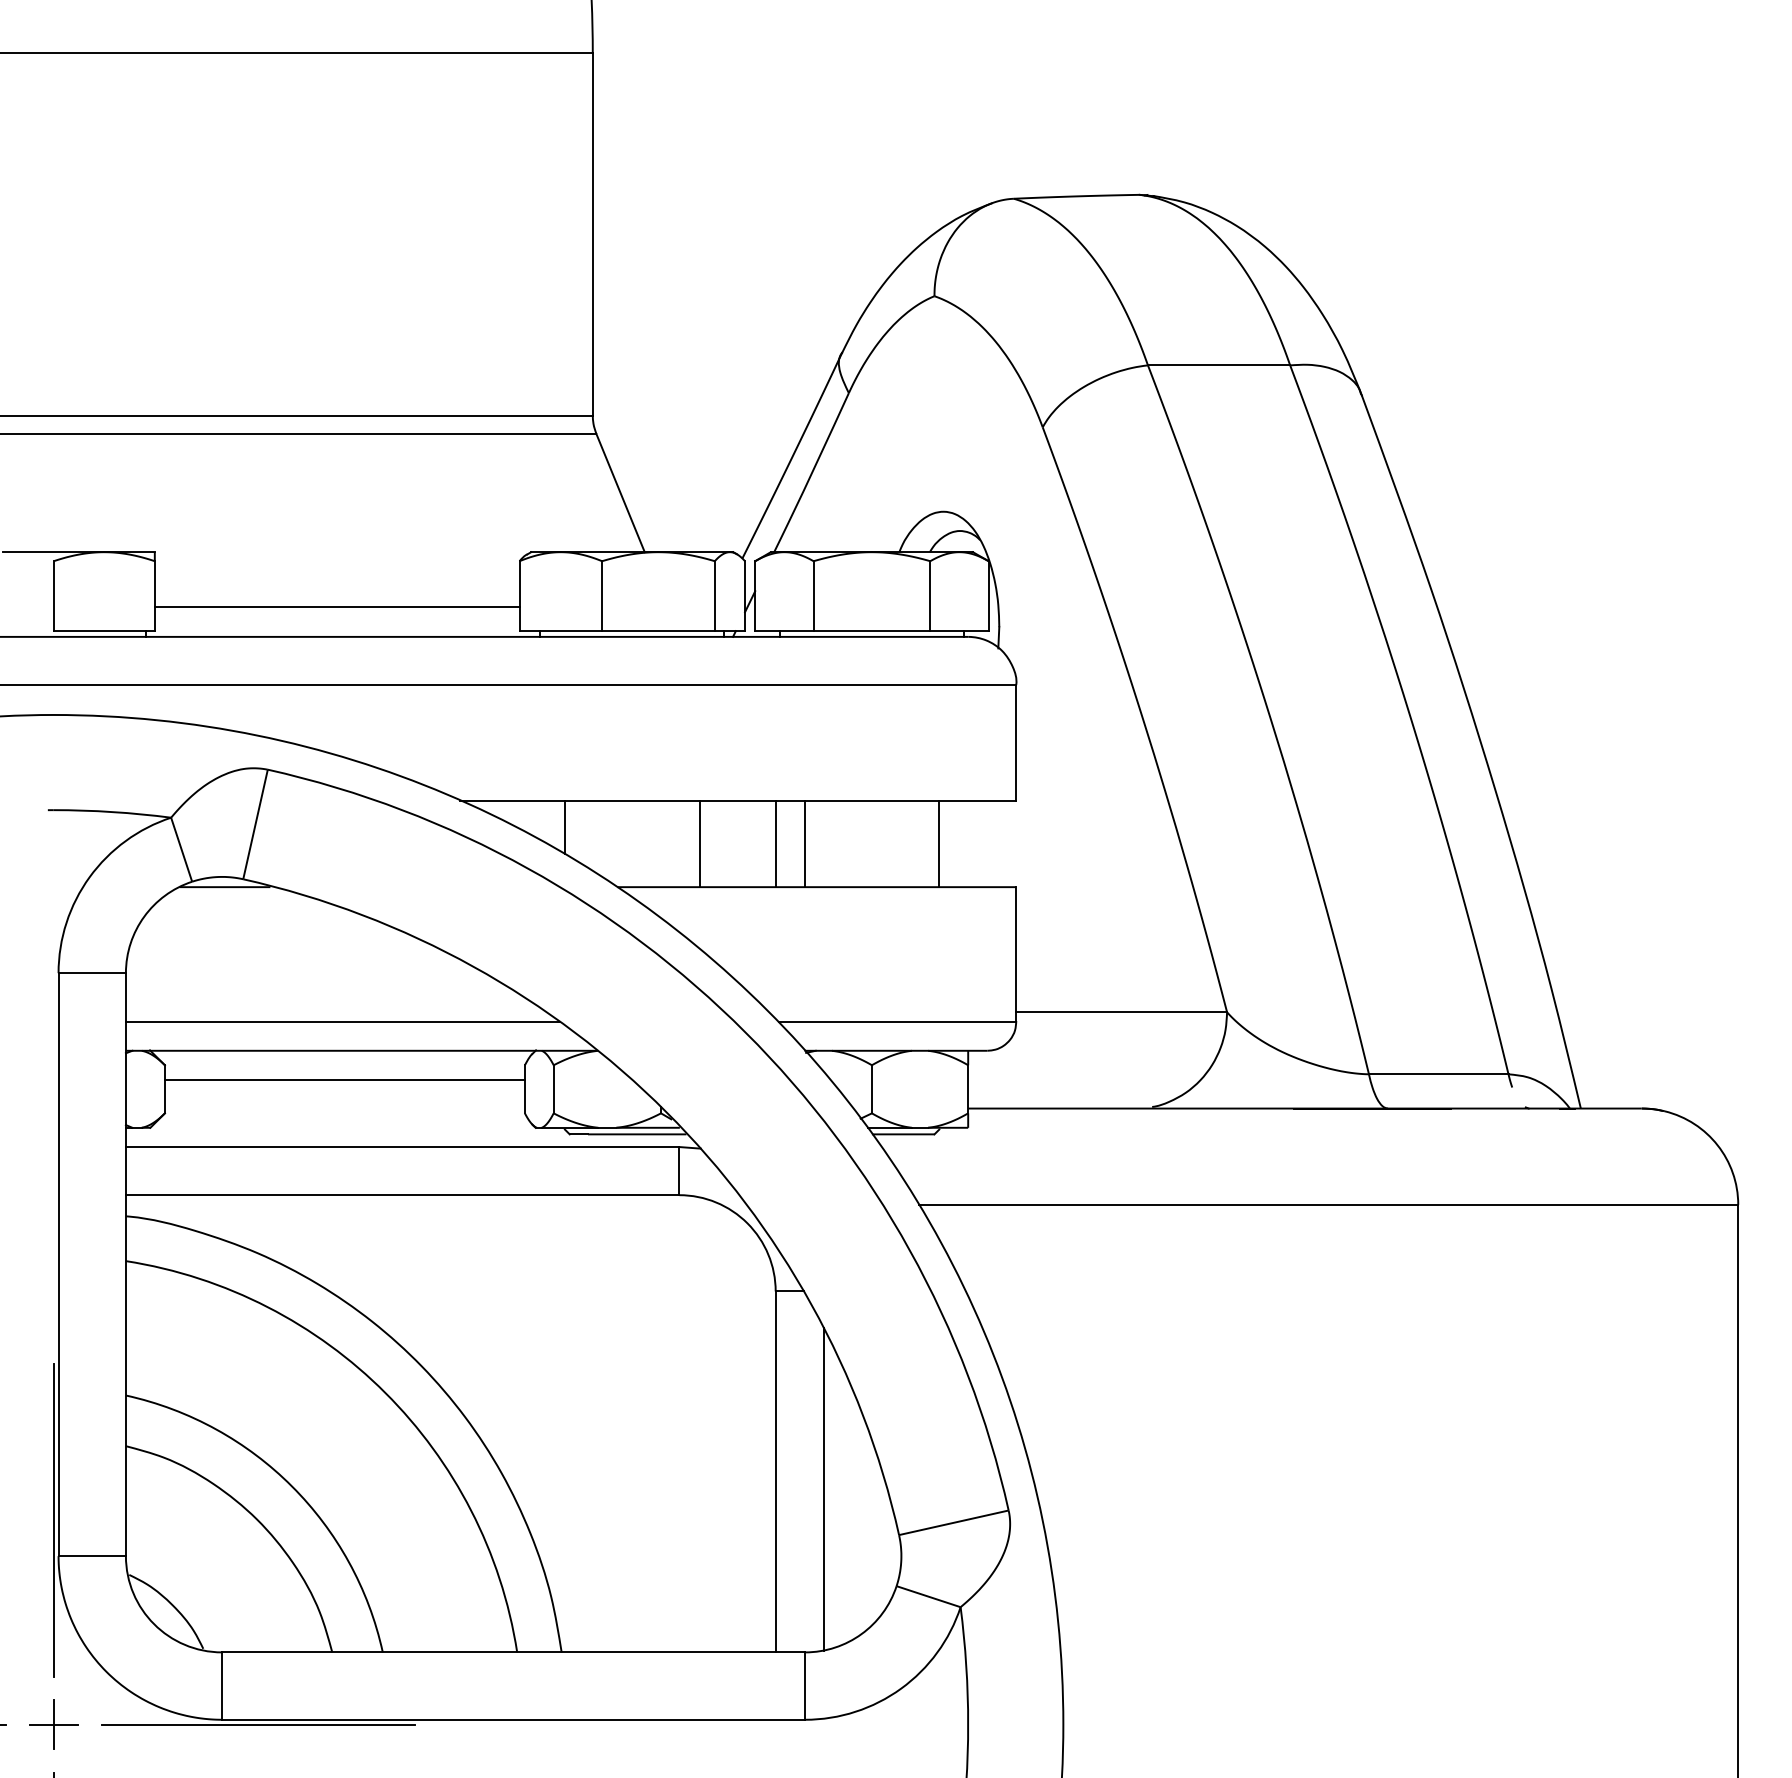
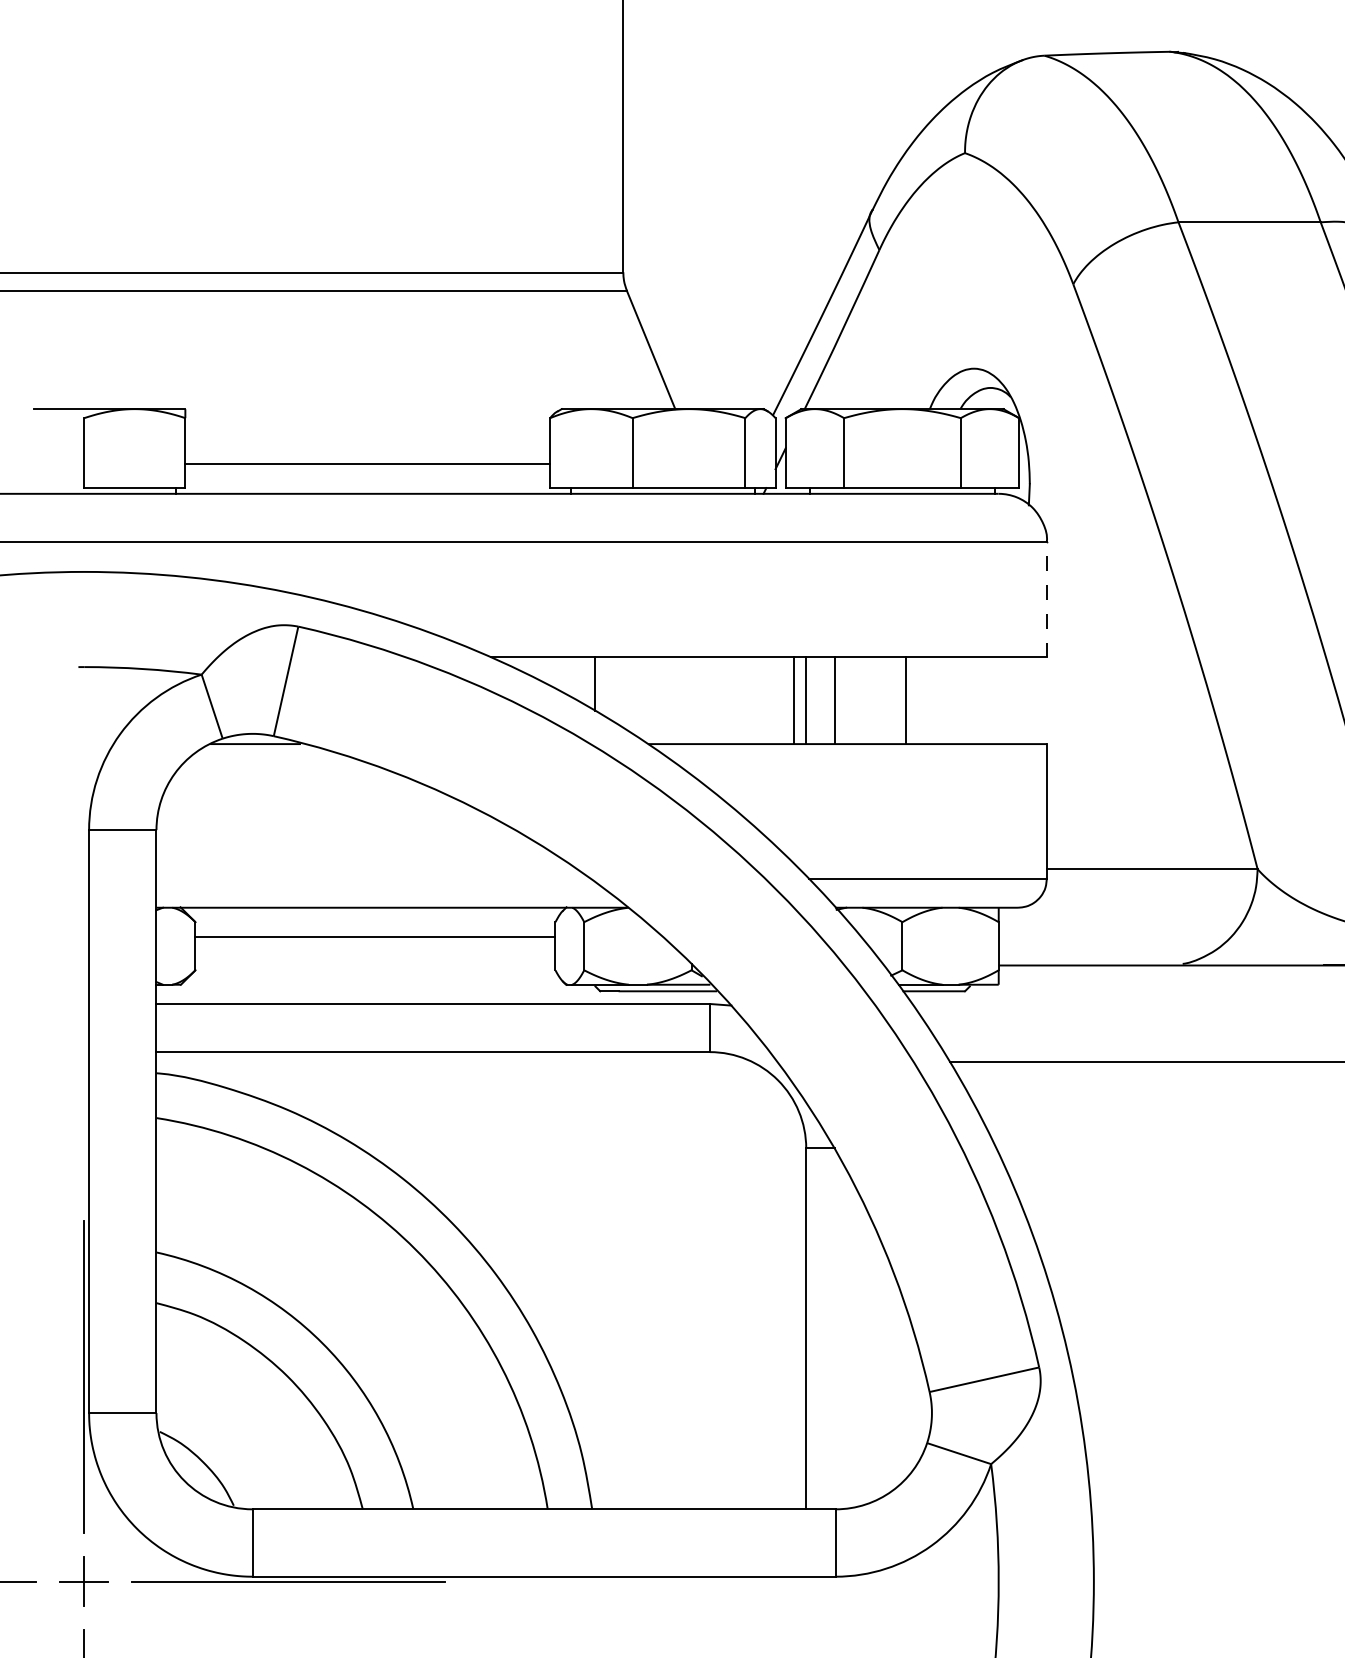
line: (1016, 742) -> (1047, 599), solid -> dashed
line: (699, 843) -> (794, 700), moved
line: (939, 843) -> (906, 700), moved
line: (342, 1021) -> (373, 878), removed
line: (823, 1488) -> (854, 1345), removed

